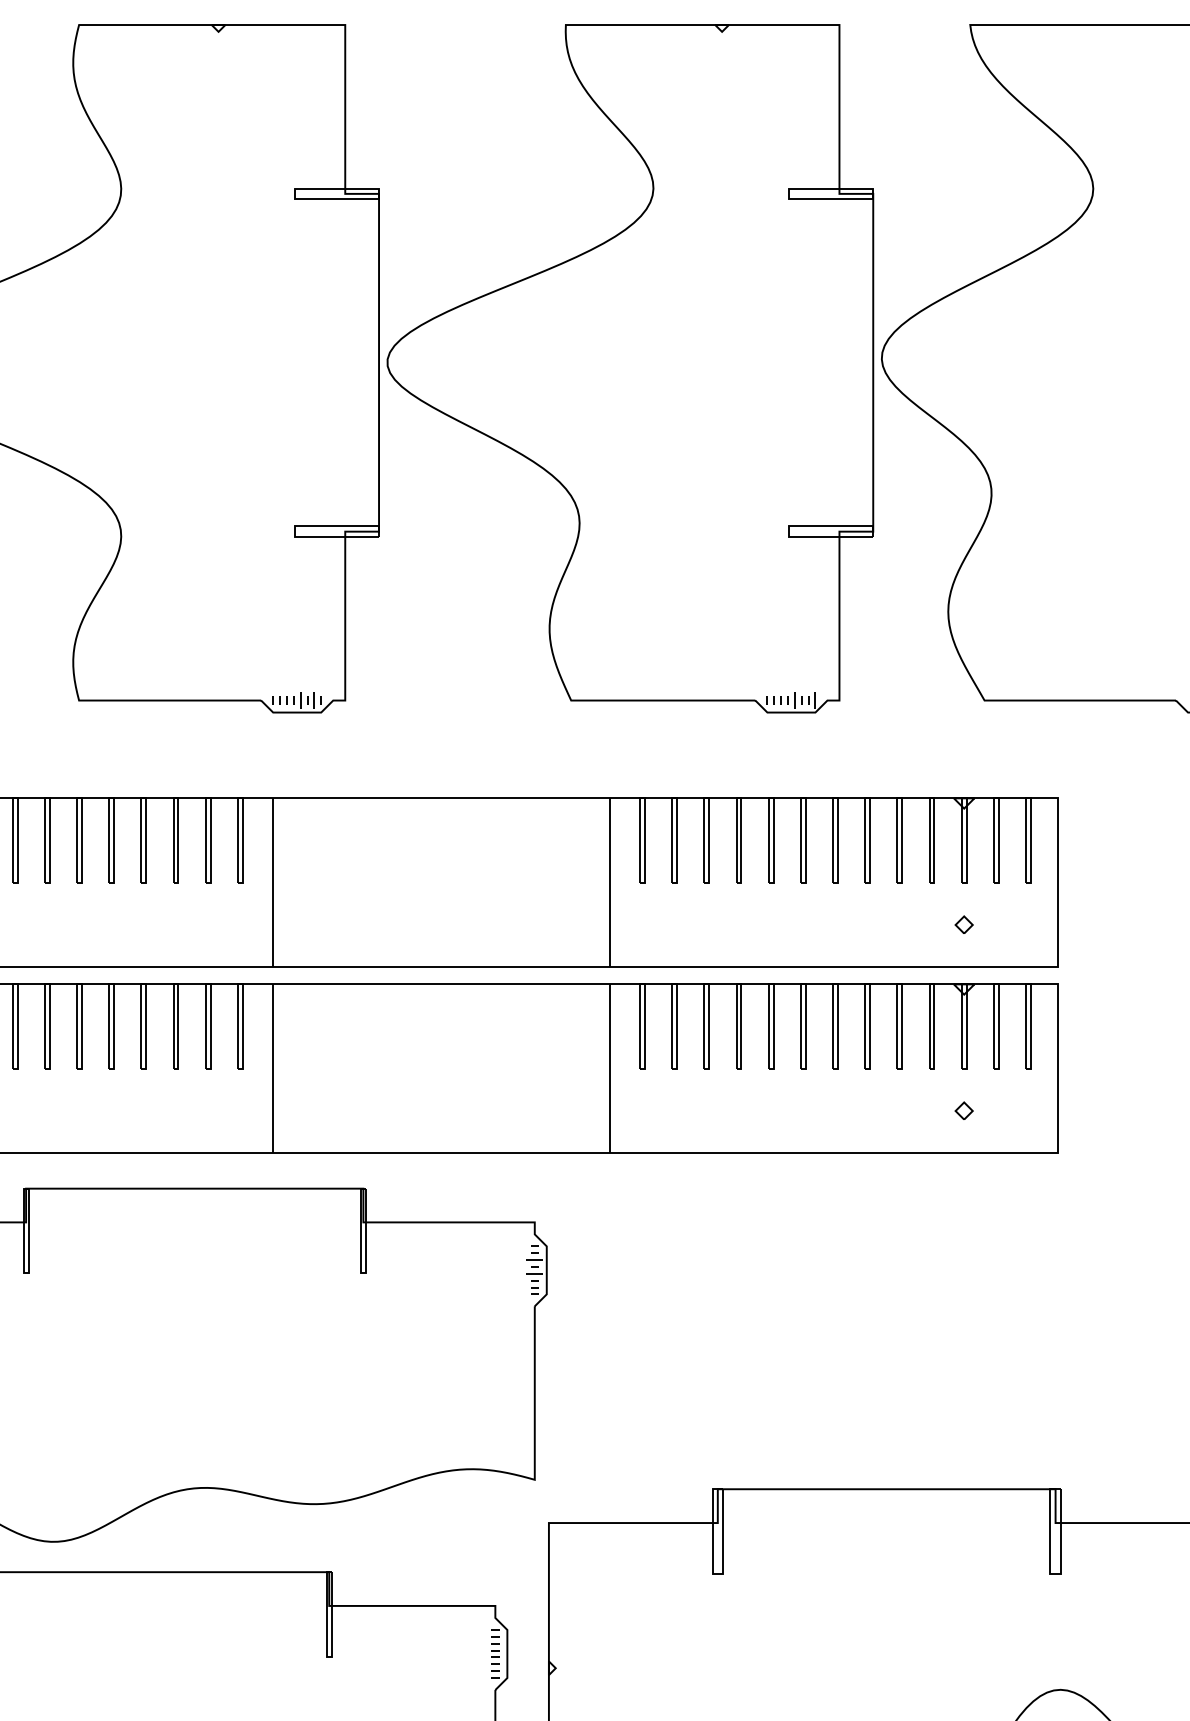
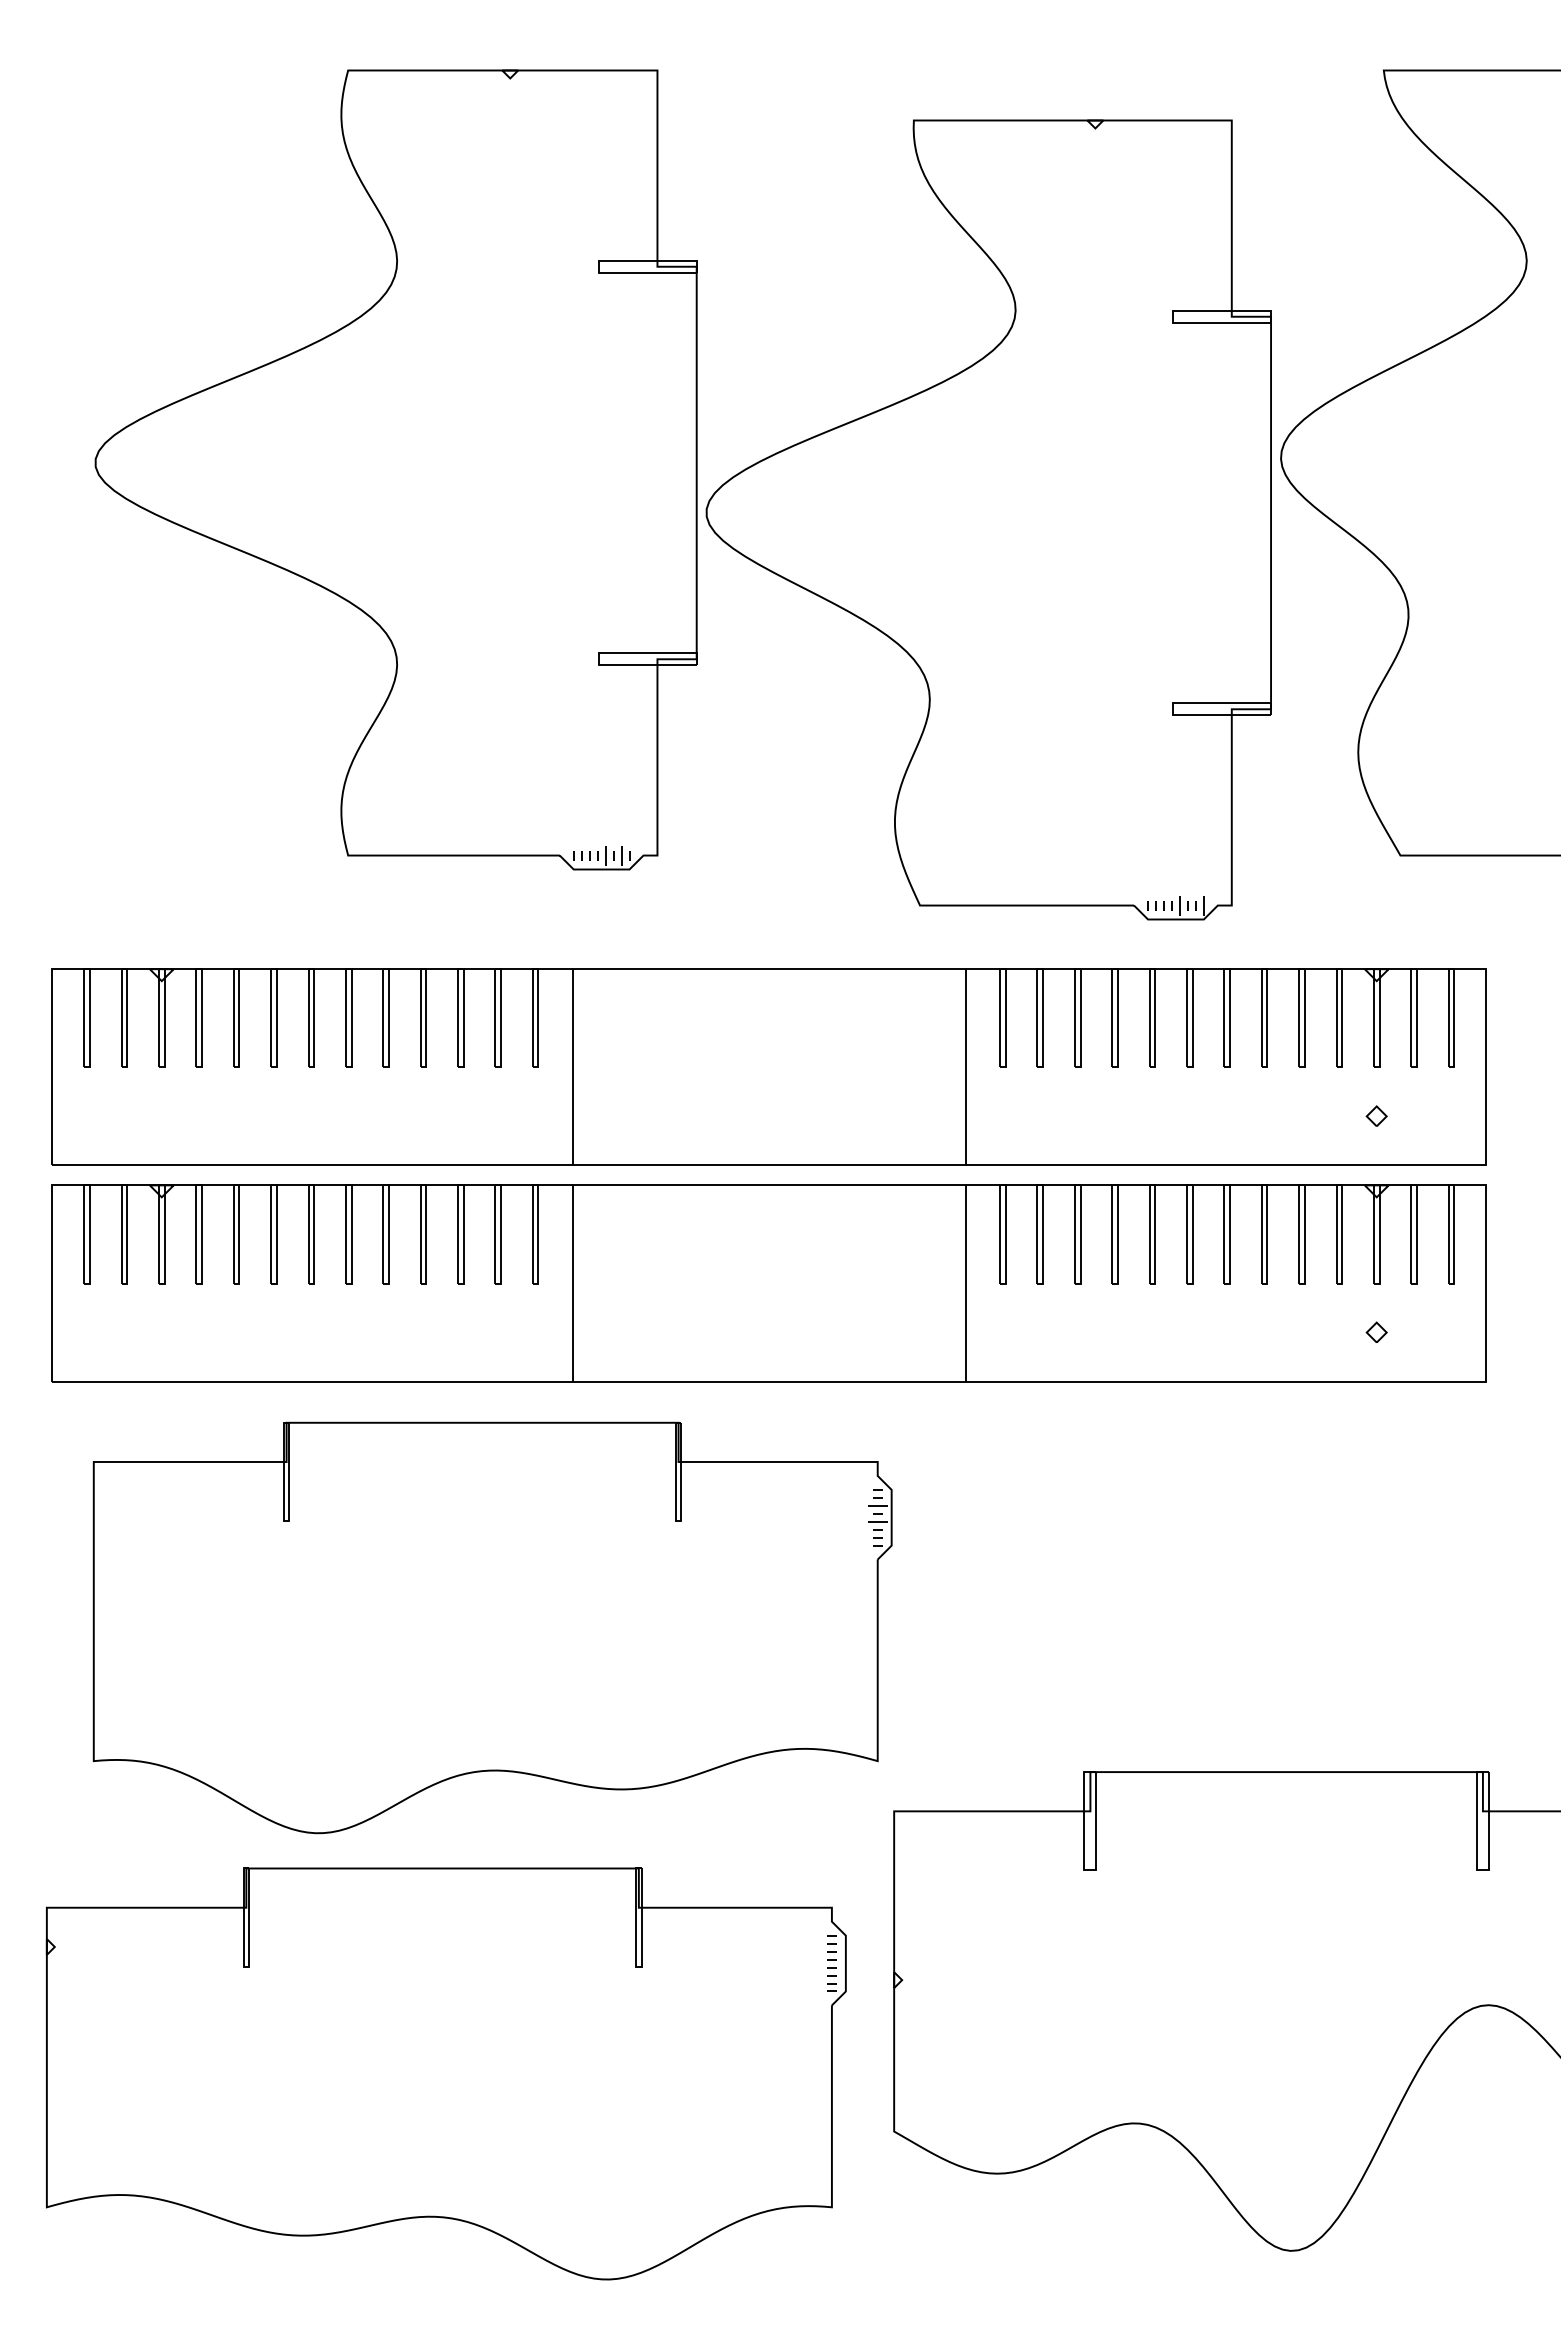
part: (630, 368) -> (988, 519), moved

